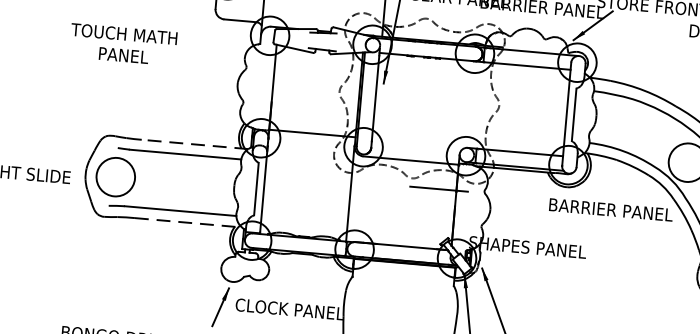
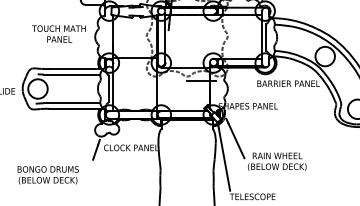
text: (122, 43) -> (58, 33), moved
line: (193, 145) -> (75, 69), dashed -> solid
line: (190, 222) -> (77, 108), dashed -> solid

